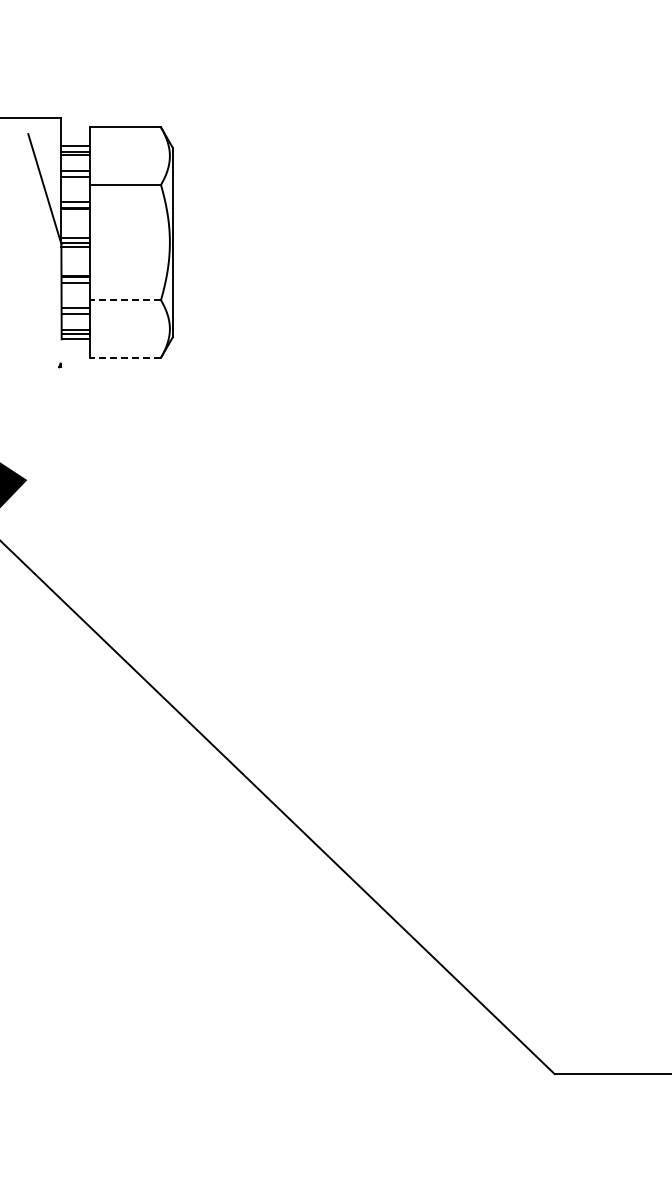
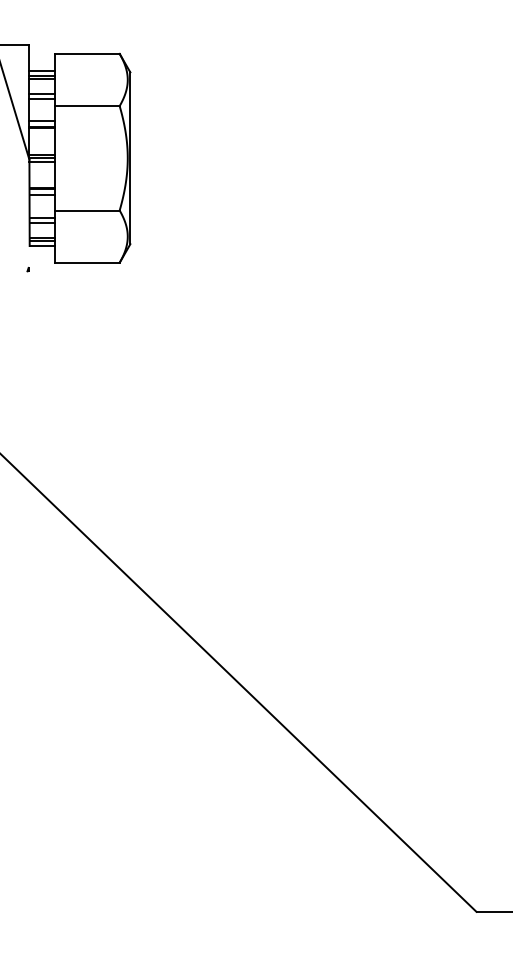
line: (125, 300) -> (87, 210), dashed -> solid
line: (125, 357) -> (87, 262), dashed -> solid

